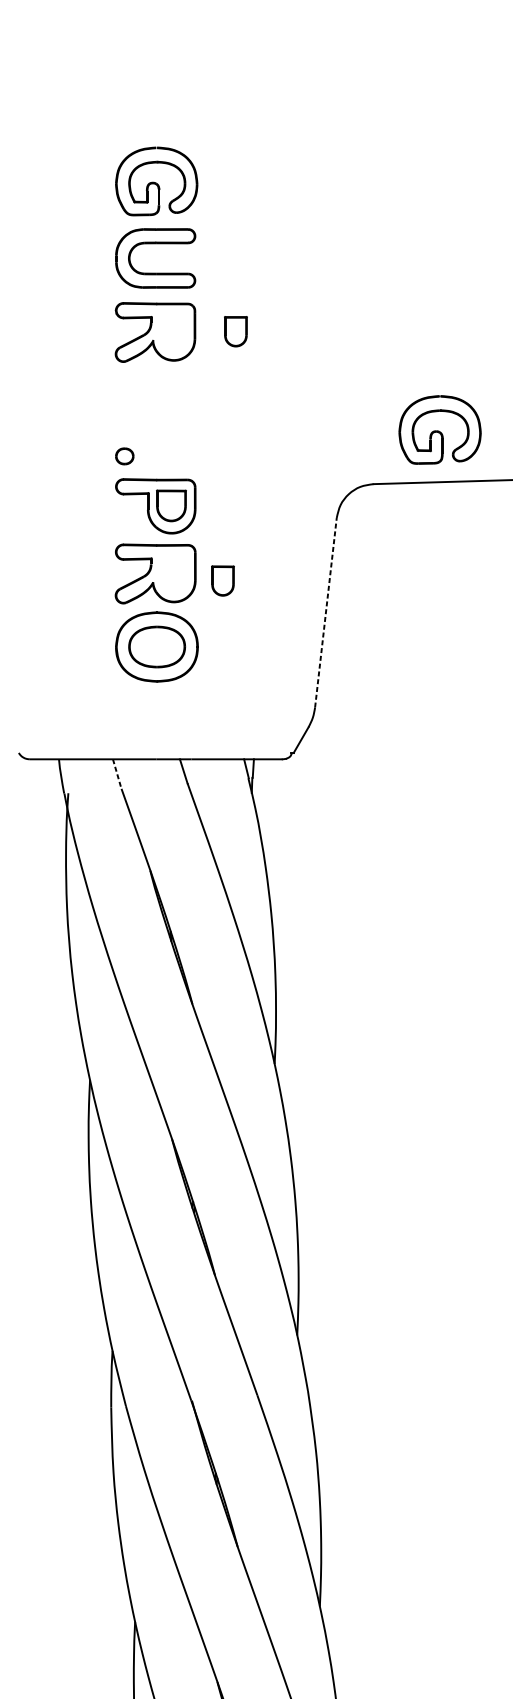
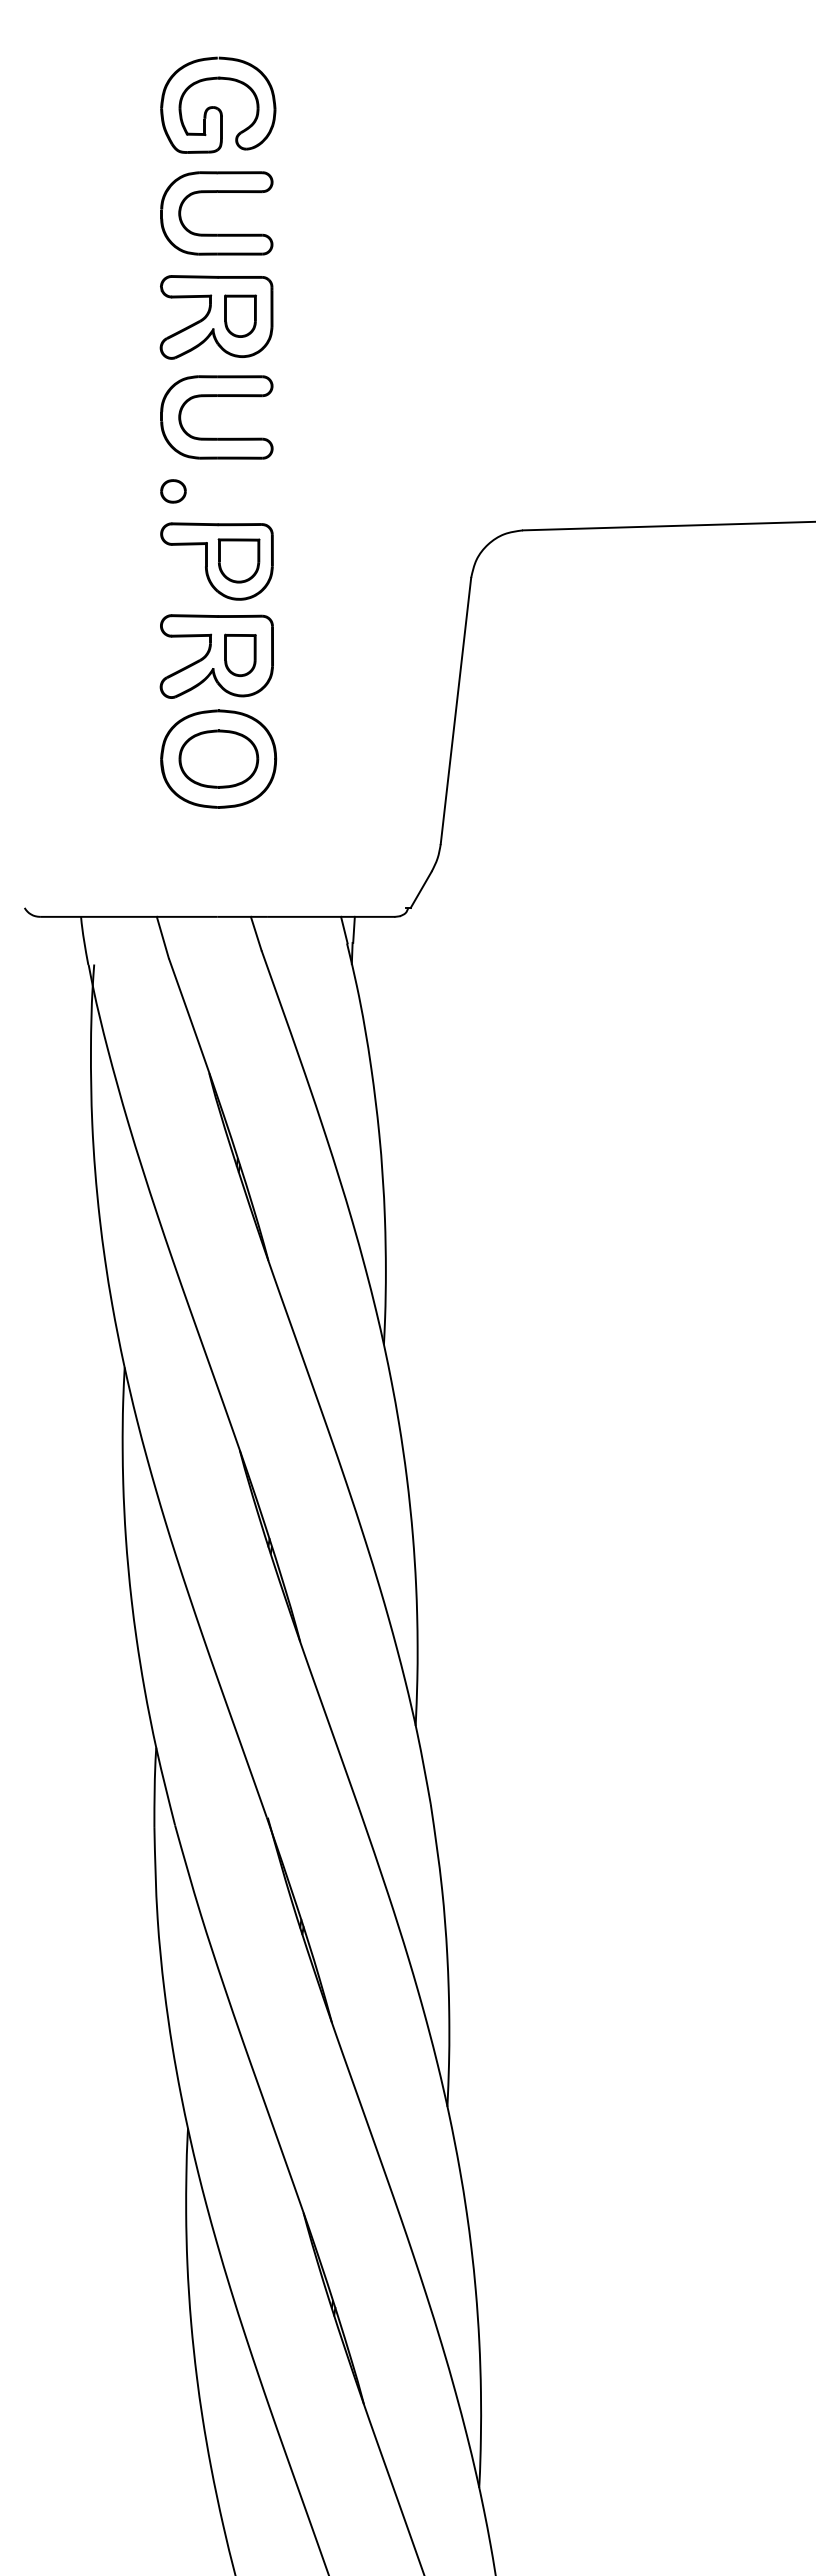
part: (235, 331) -> (240, 315), moved
part: (155, 418) -> (216, 437), added
part: (440, 429) -> (616, 453), removed
part: (223, 580) -> (240, 654), moved
line: (325, 613) -> (455, 711), dashed -> solid
line: (116, 774) -> (162, 937), dashed -> solid

